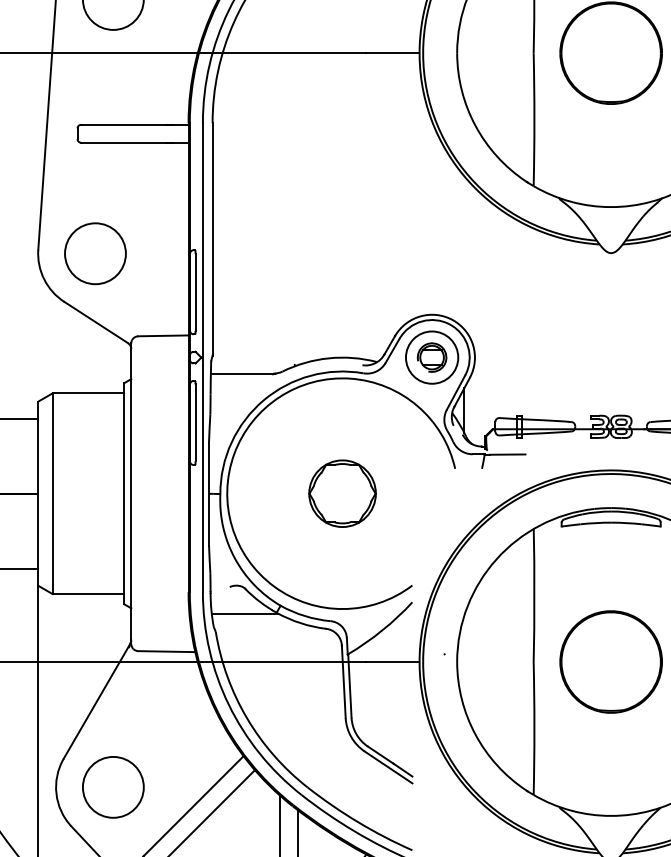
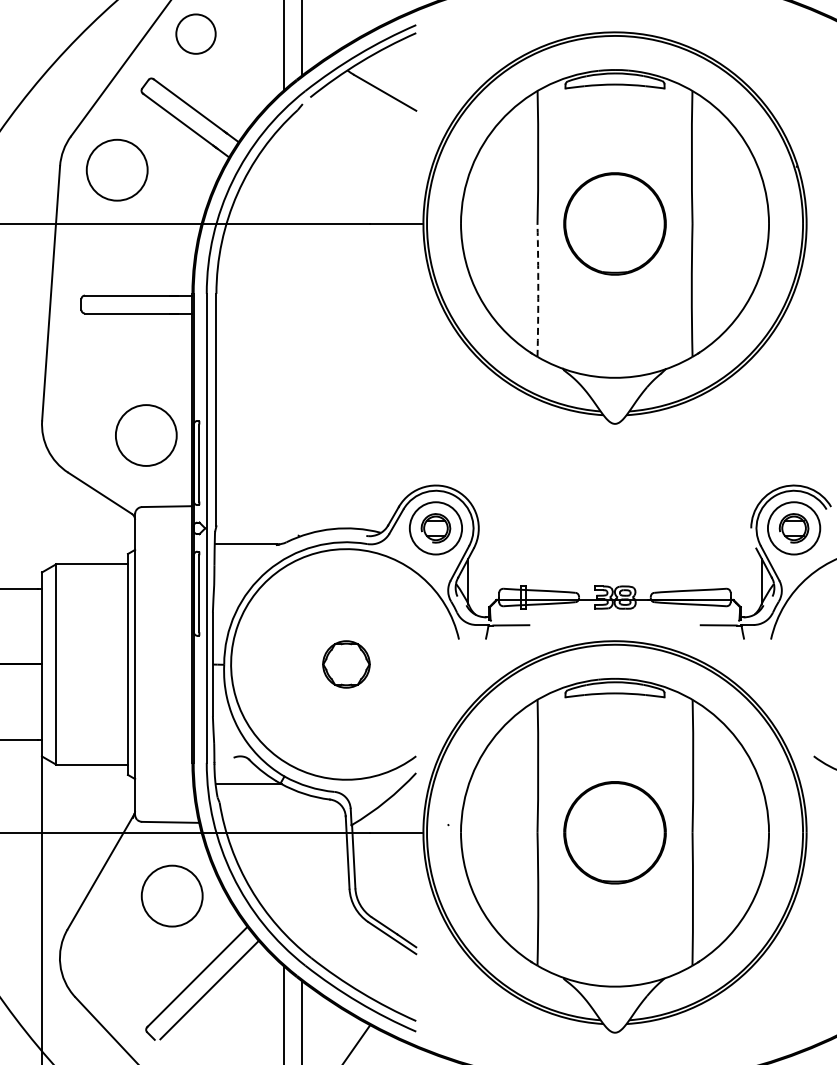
arc: (534, 119) -> (538, 290), solid -> dashed
circle: (95, 253) -> (146, 435), moved
part: (342, 493) -> (346, 664), size x0.7
circle: (112, 786) -> (171, 895), moved

